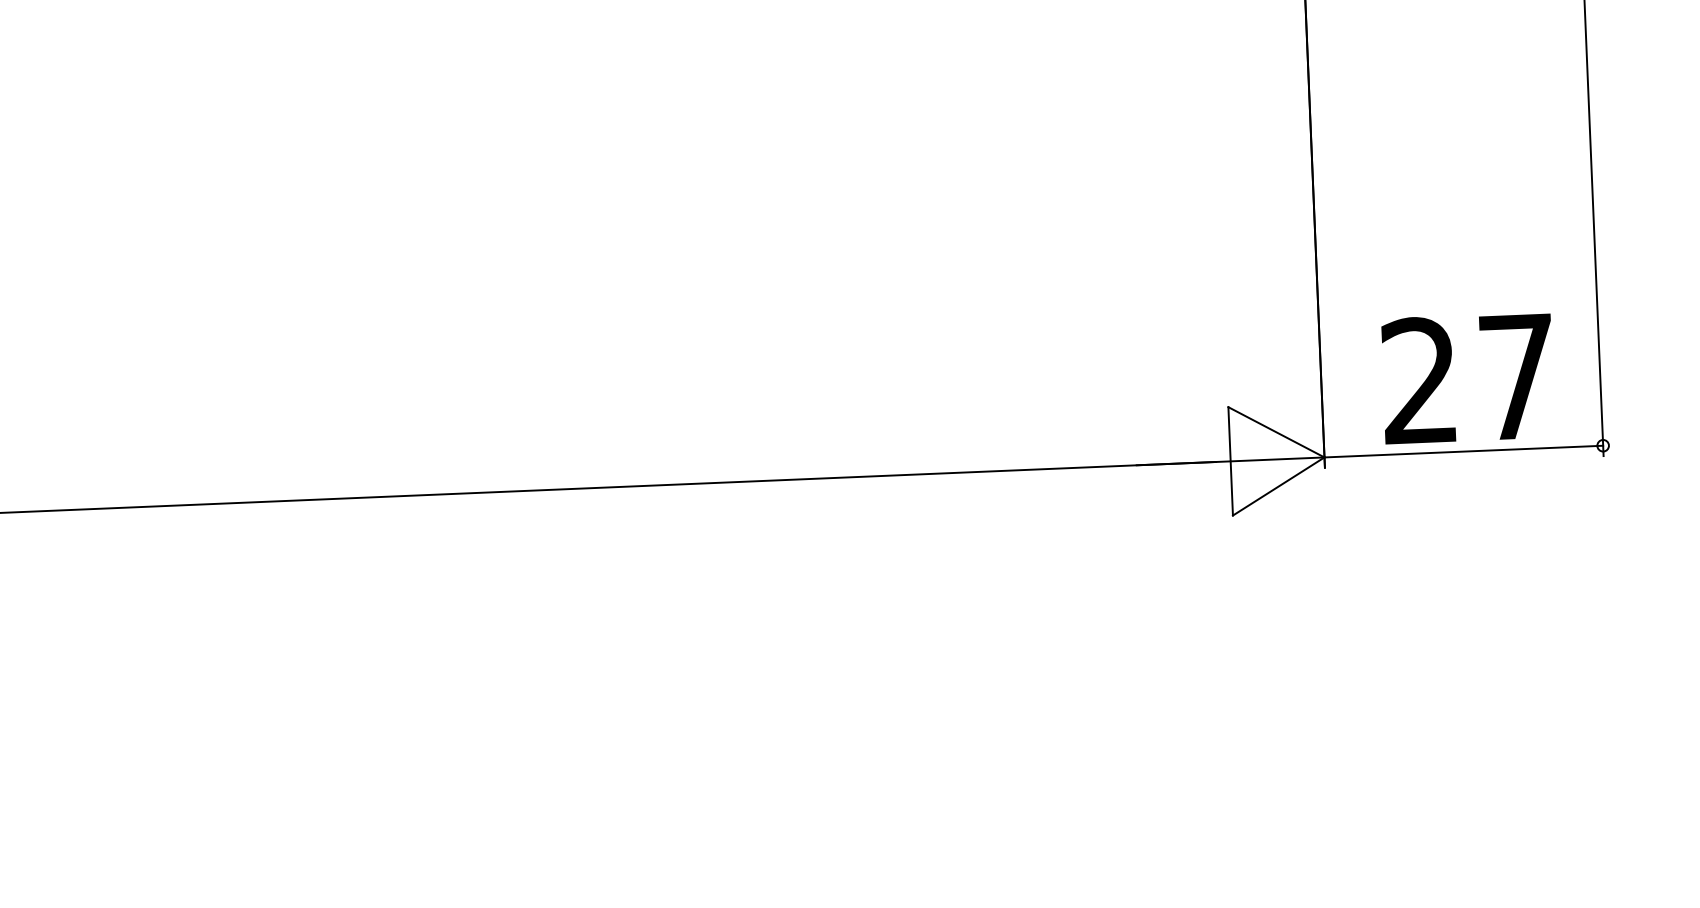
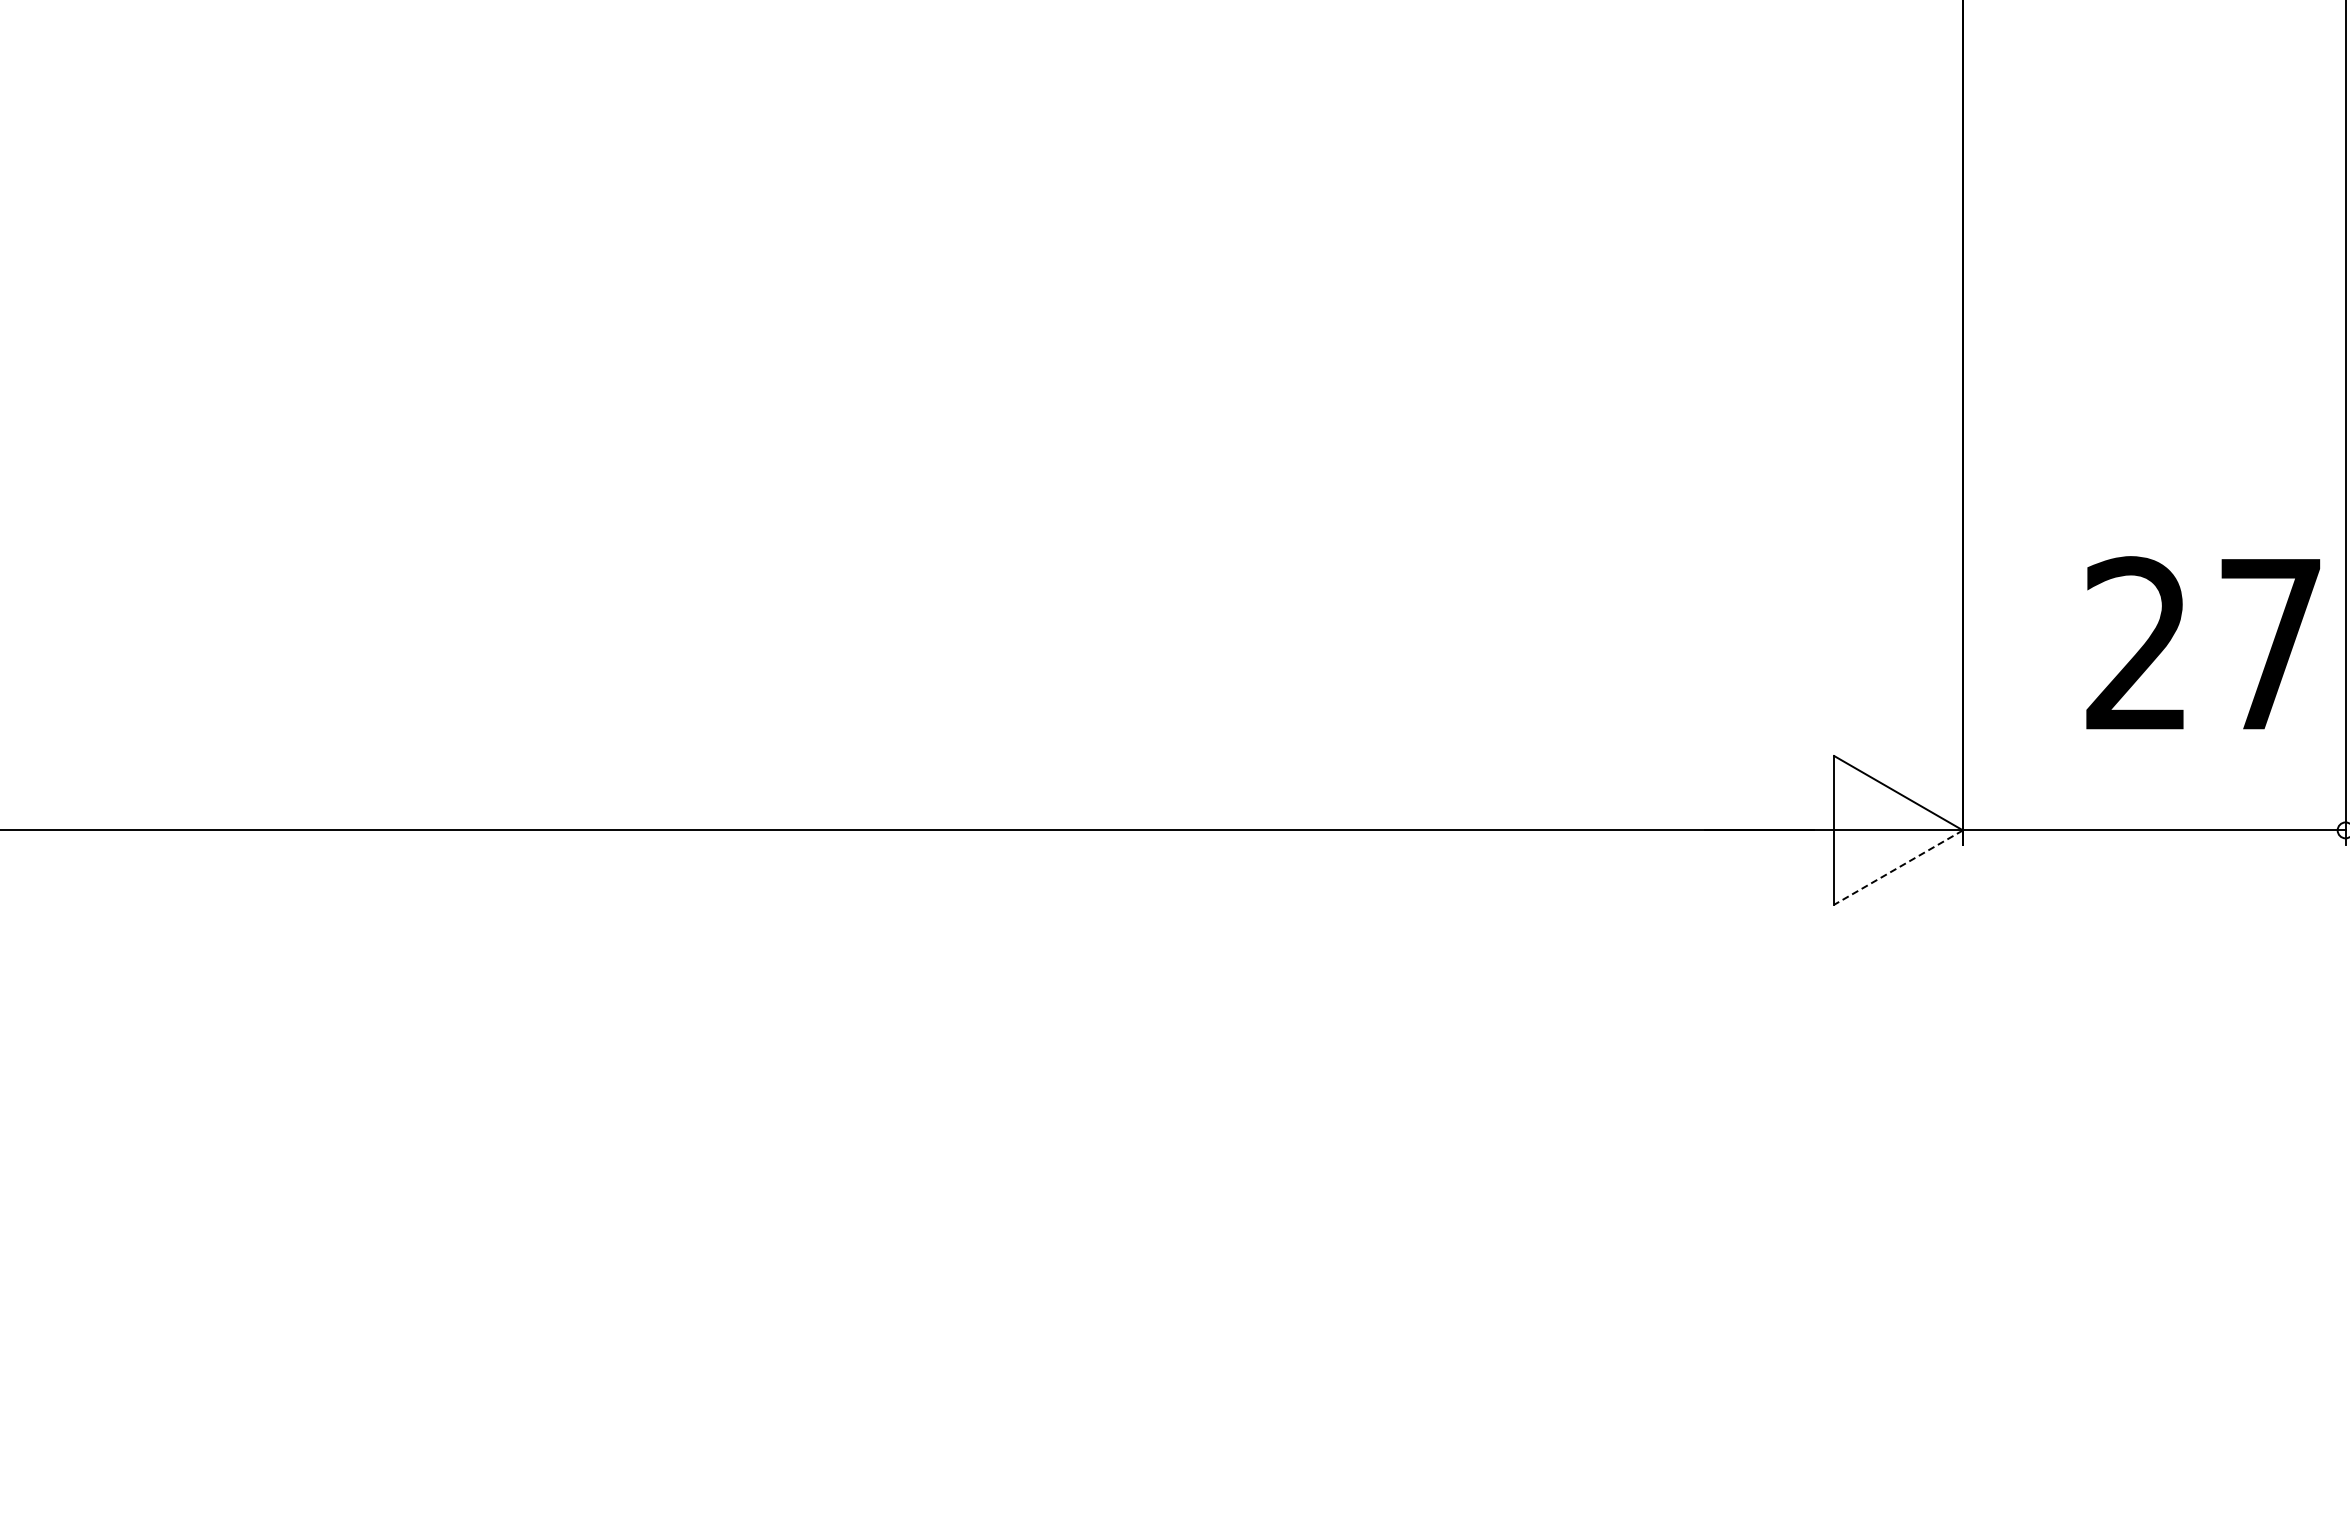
text: (1468, 377) -> (2203, 642), moved
line: (1278, 486) -> (1898, 867), solid -> dashed

